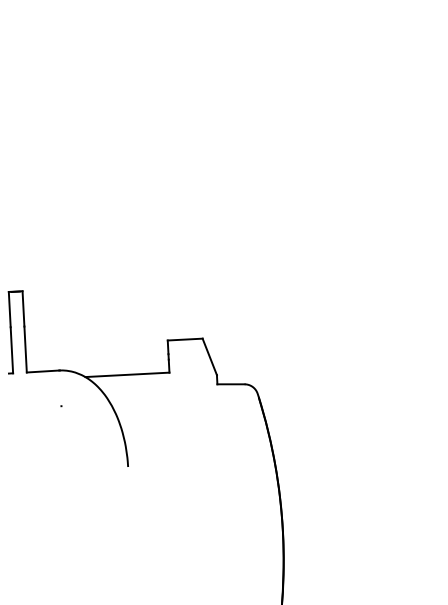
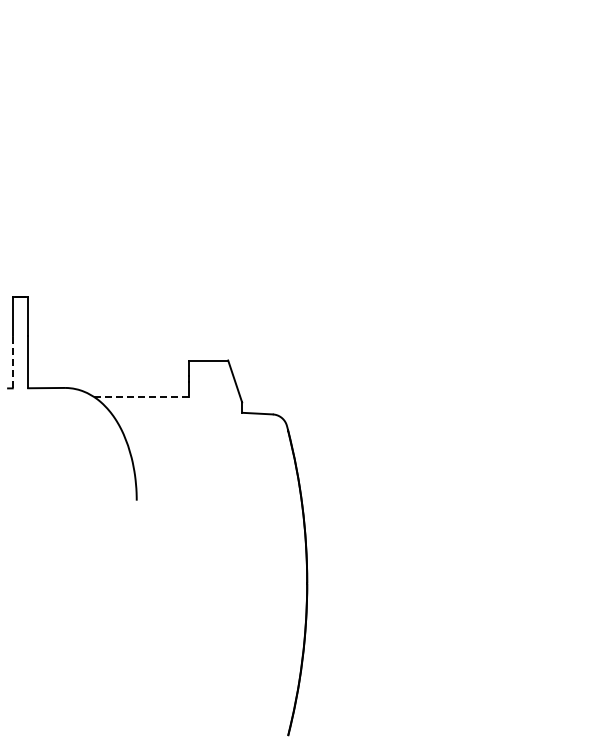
line: (11, 350) -> (12, 362), solid -> dashed
line: (126, 374) -> (140, 396), solid -> dashed

